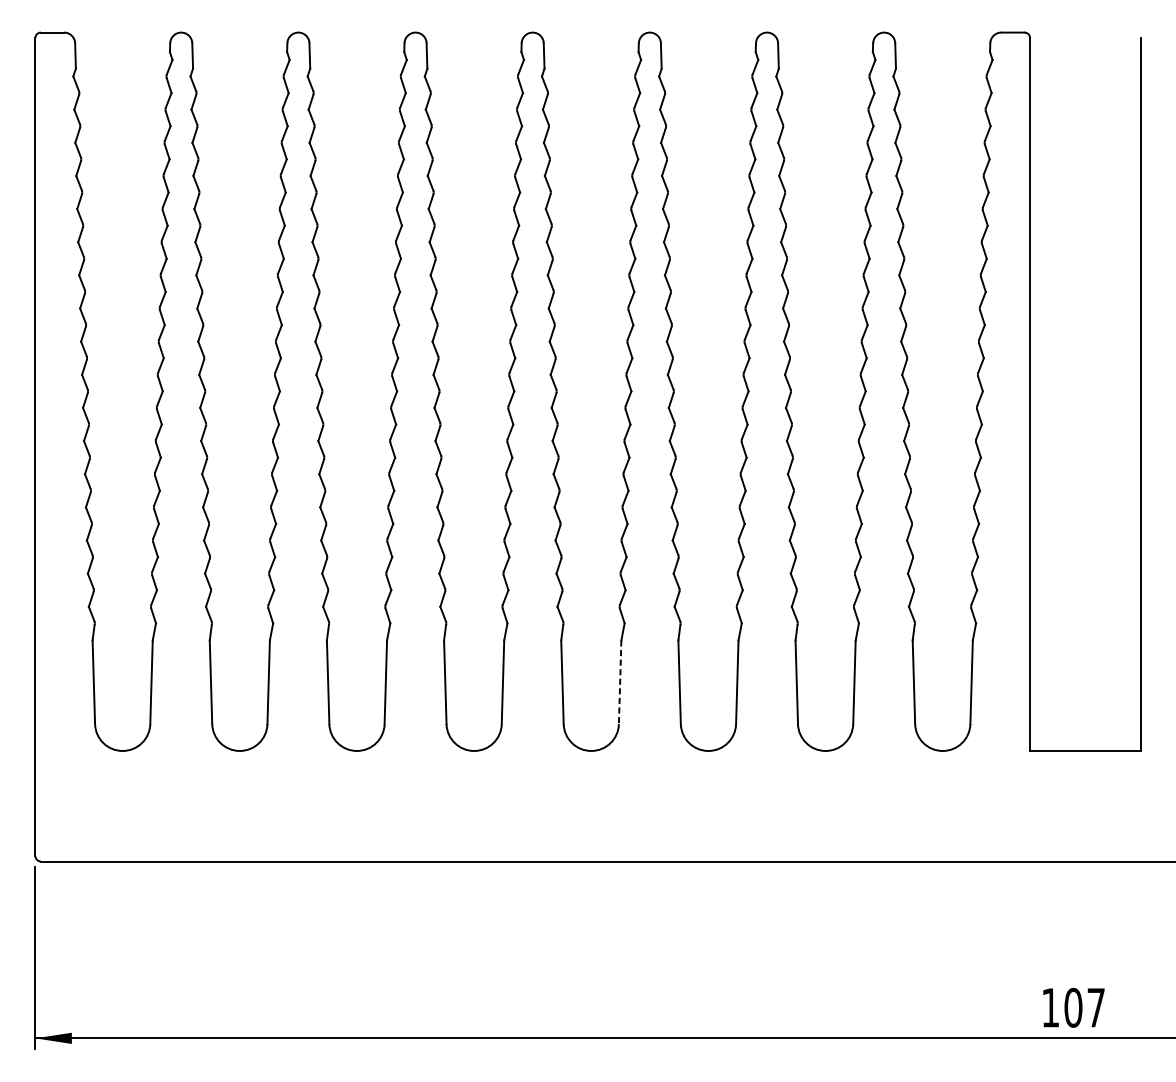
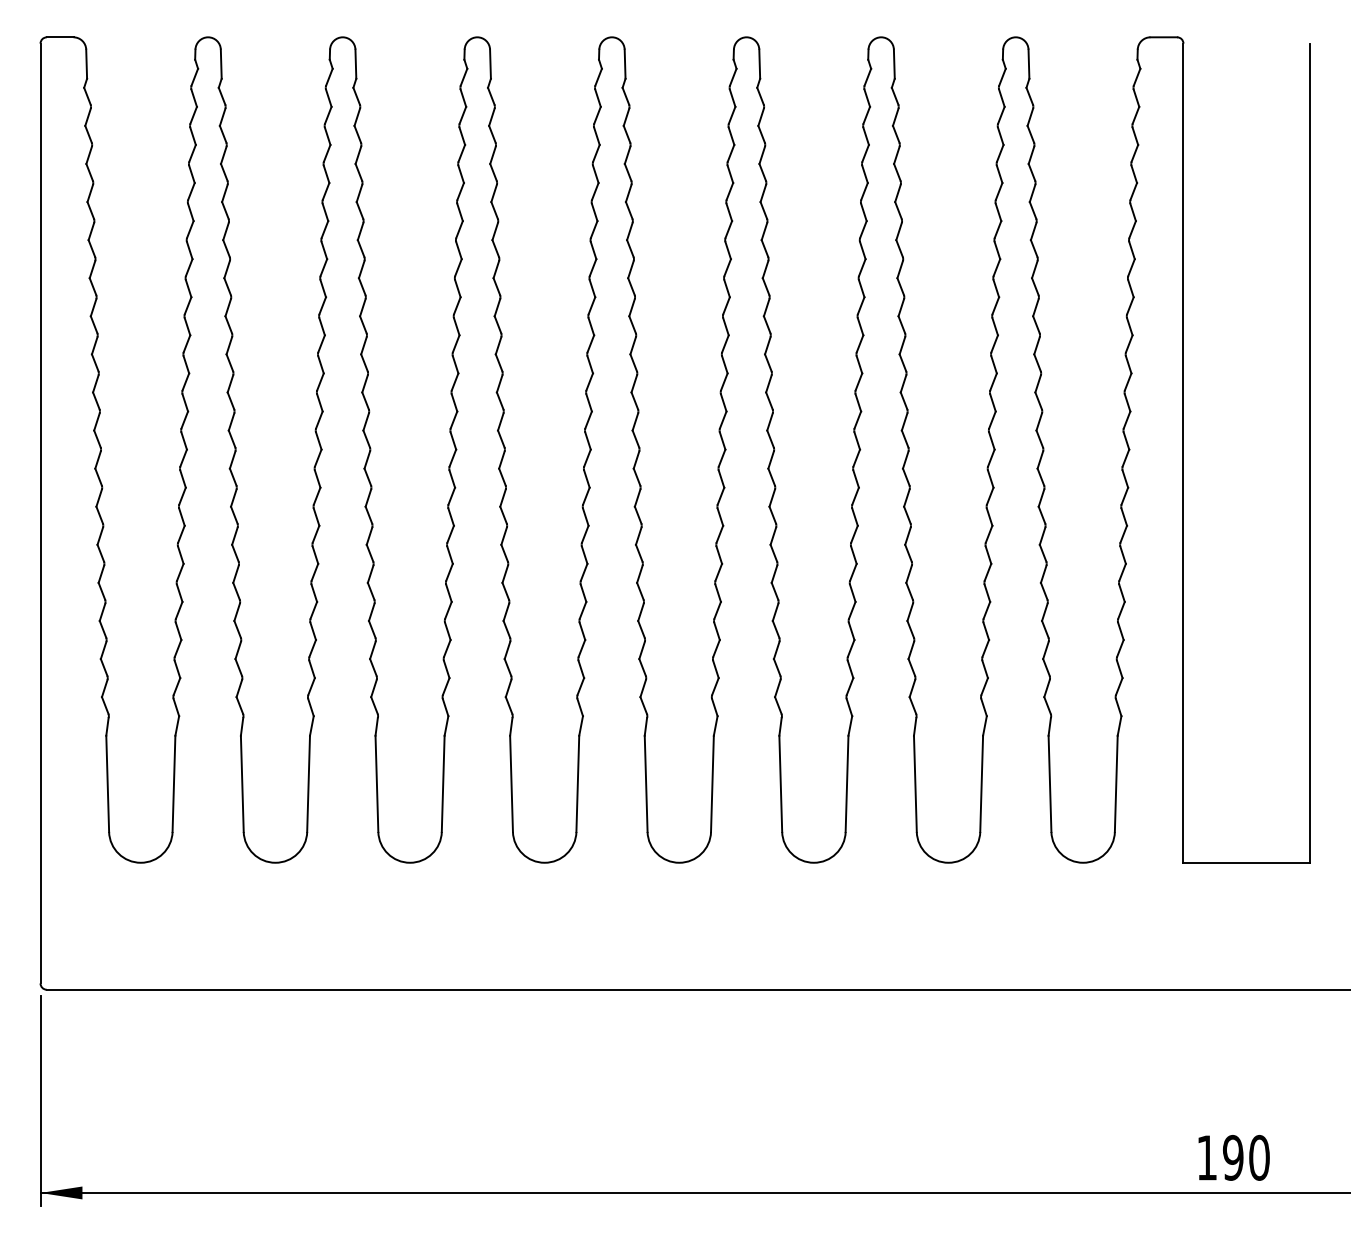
line: (620, 682) -> (712, 784), dashed -> solid
text: (1084, 1007) -> (1246, 1157), 107 -> 190

